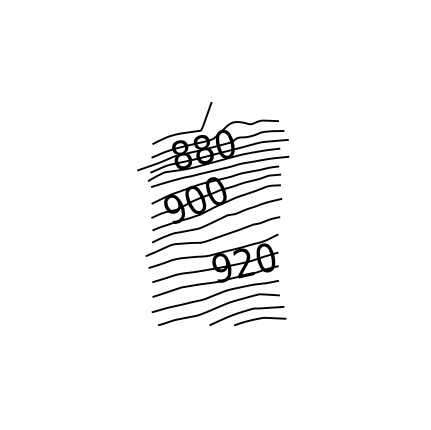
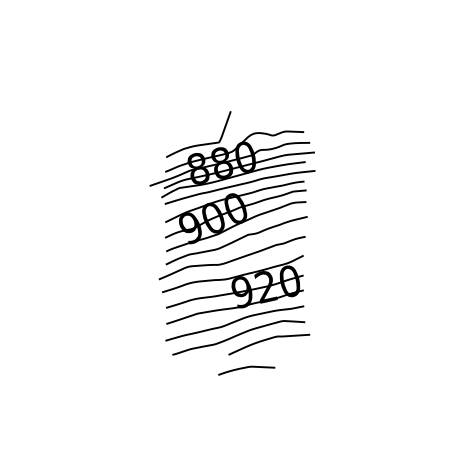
curve: (259, 319) -> (246, 368), moved

